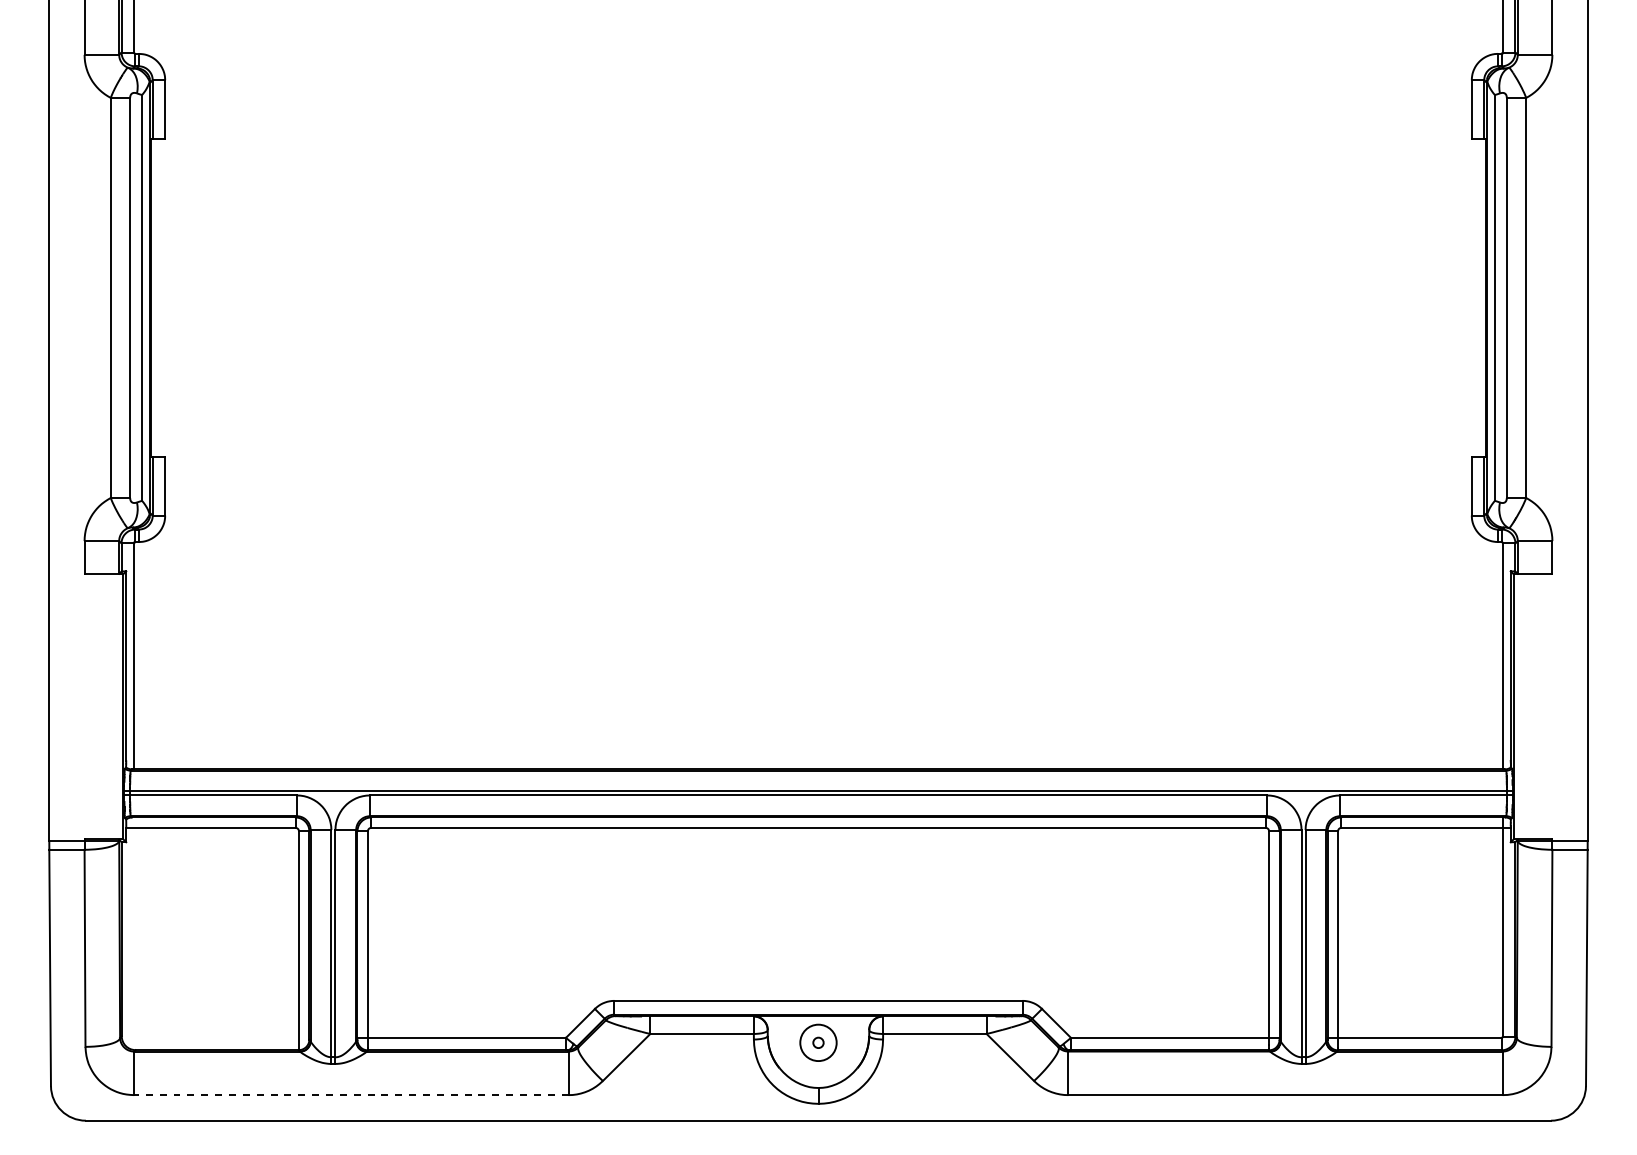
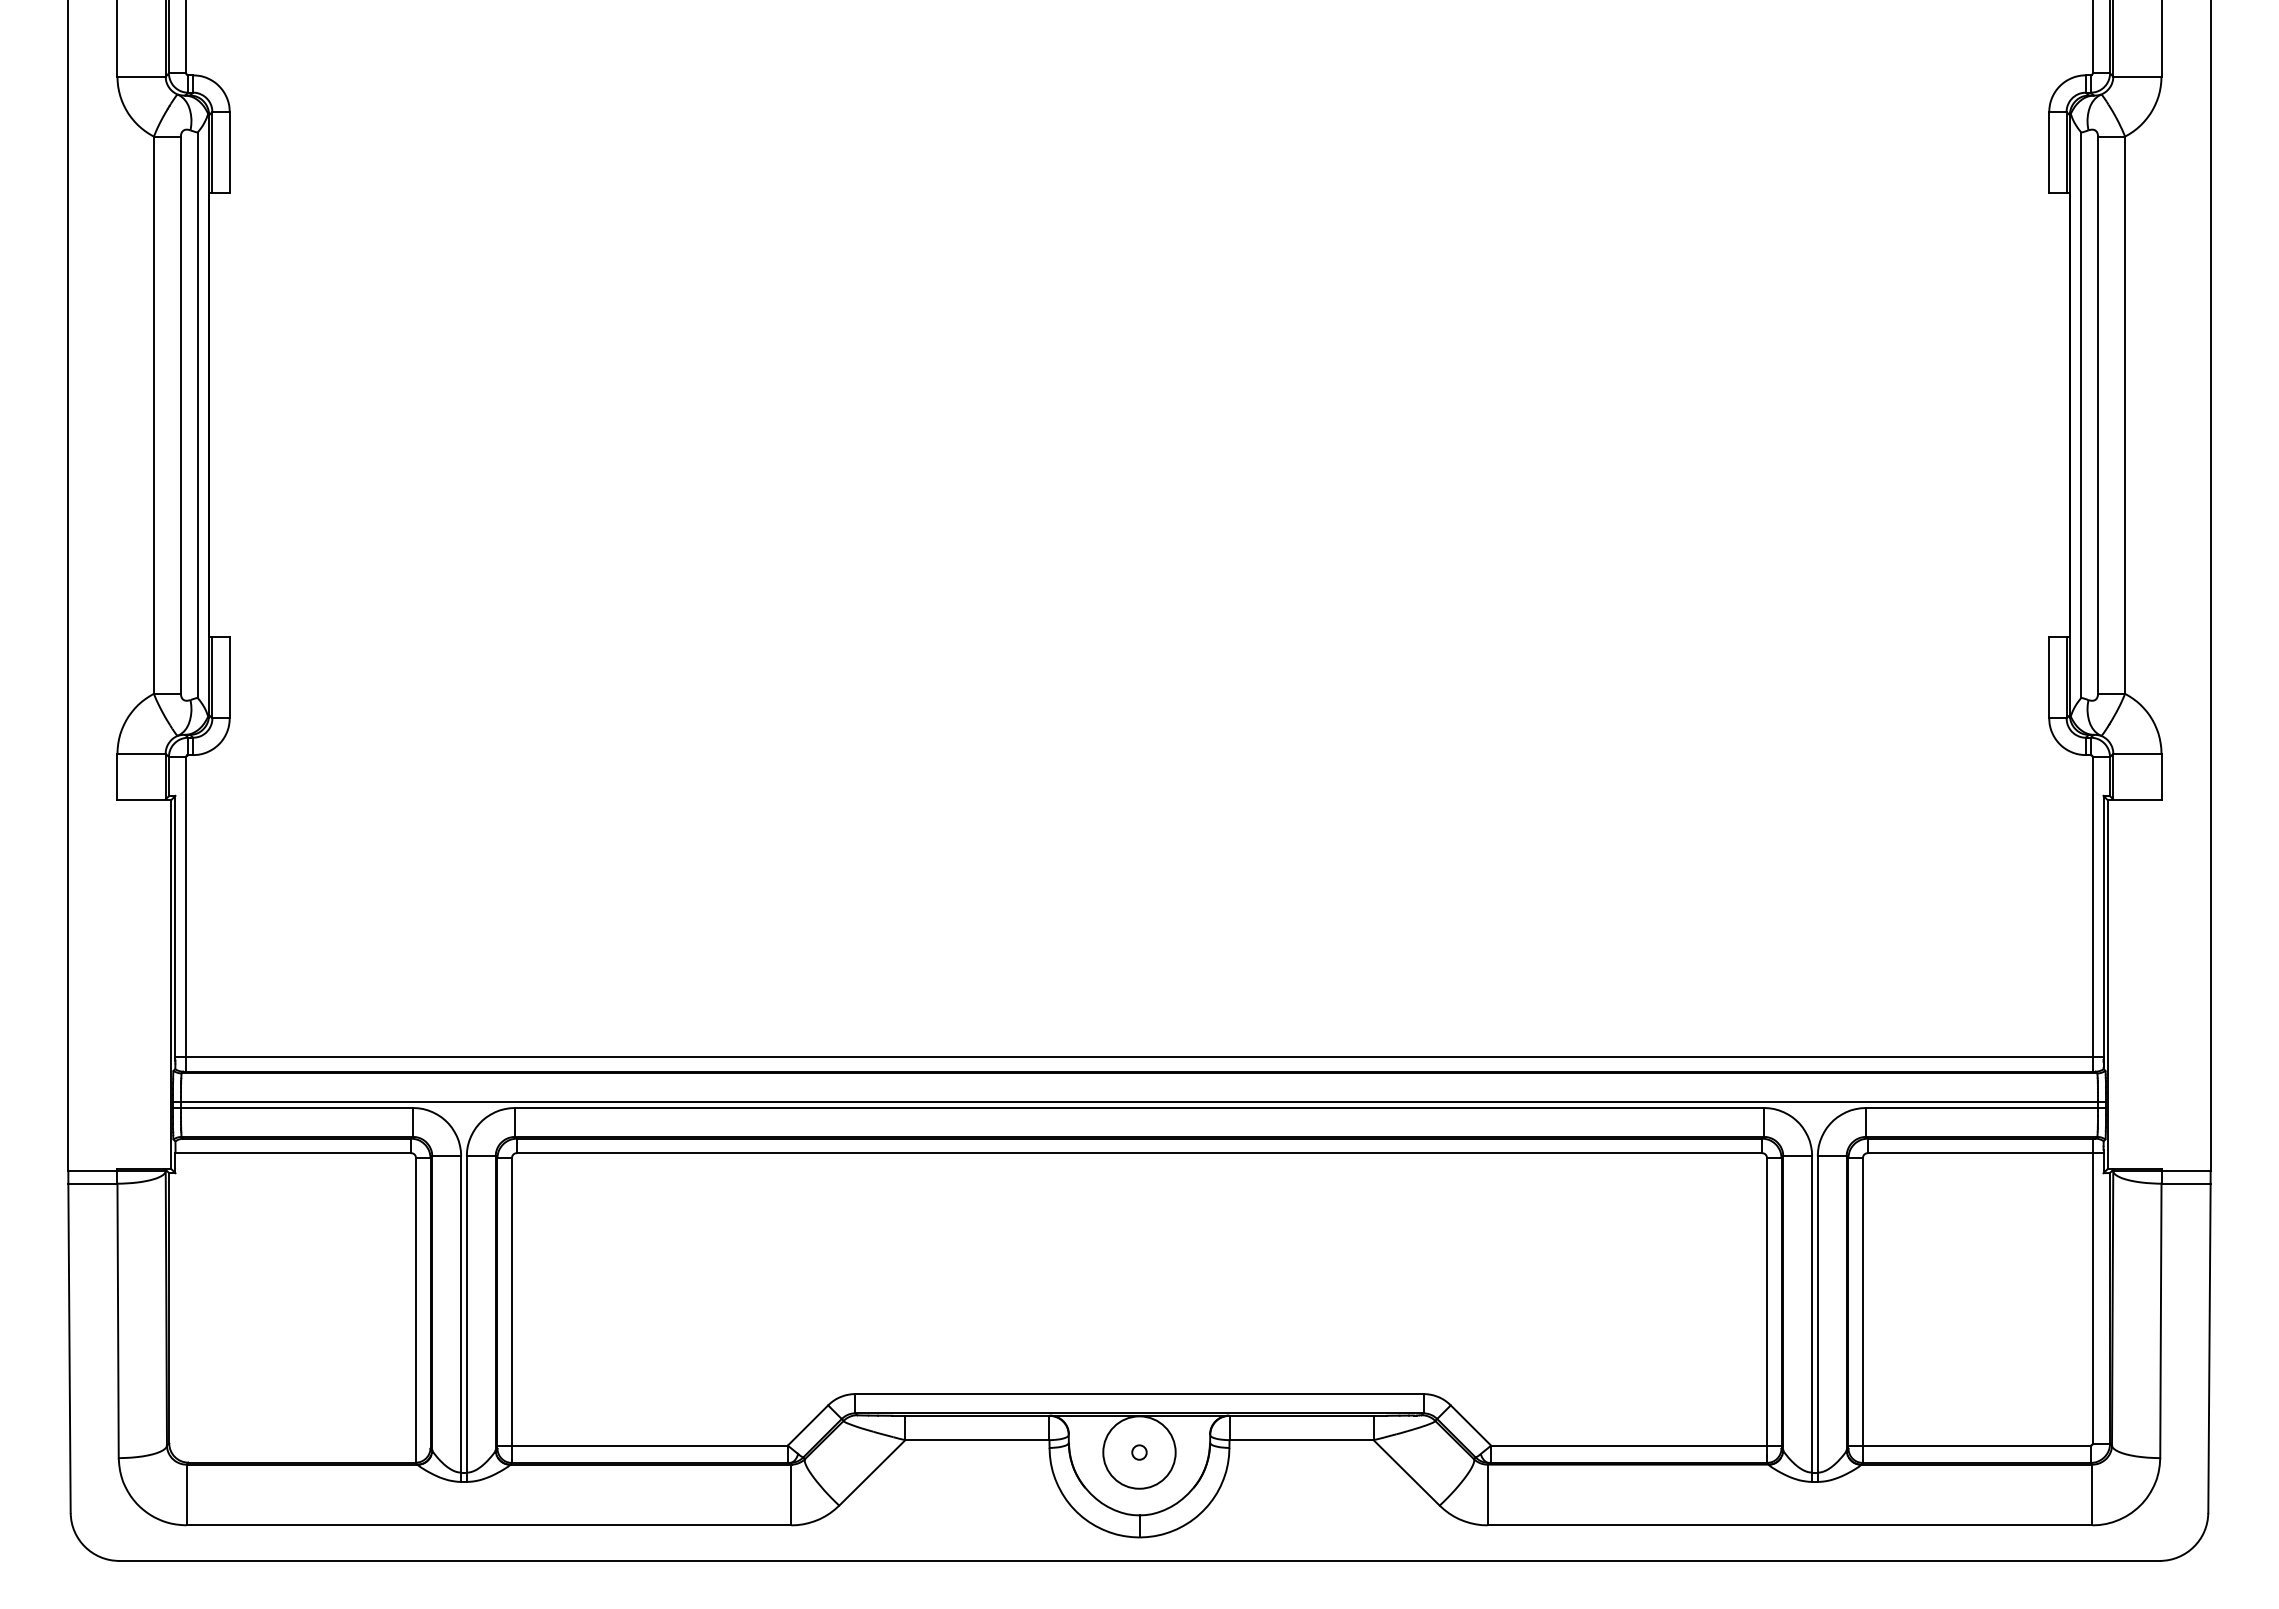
line: (818, 759) -> (1139, 1057), added
circle: (818, 1042) -> (1139, 1452), size x1.43
line: (351, 1095) -> (488, 1525), dashed -> solid

